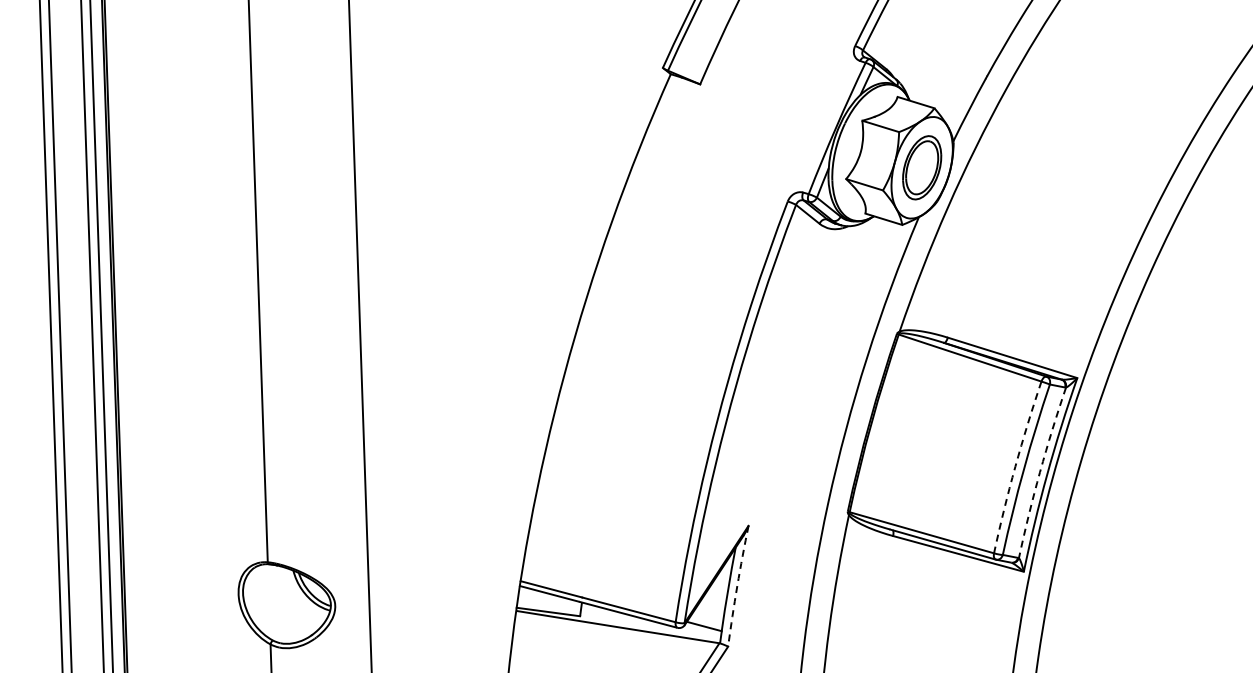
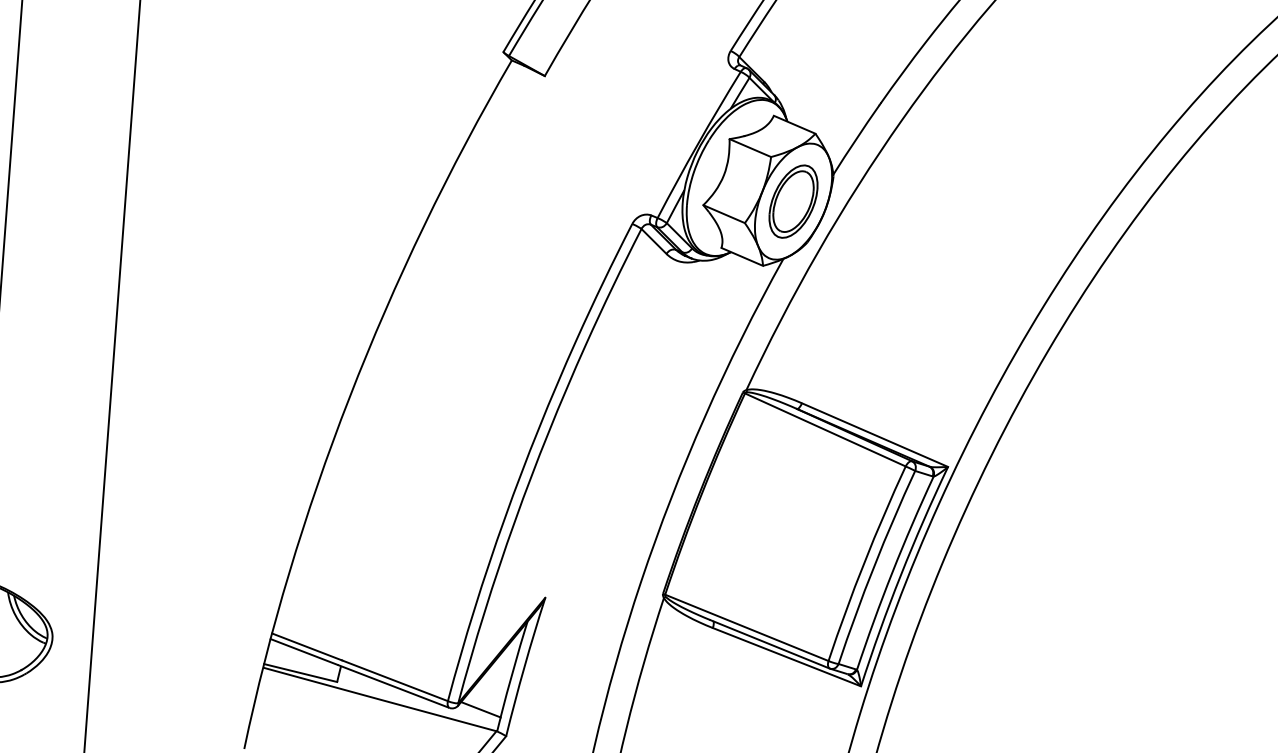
arc: (1015, 466) -> (864, 562), dashed -> solid
arc: (1040, 472) -> (893, 572), dashed -> solid
arc: (737, 586) -> (524, 667), dashed -> solid

